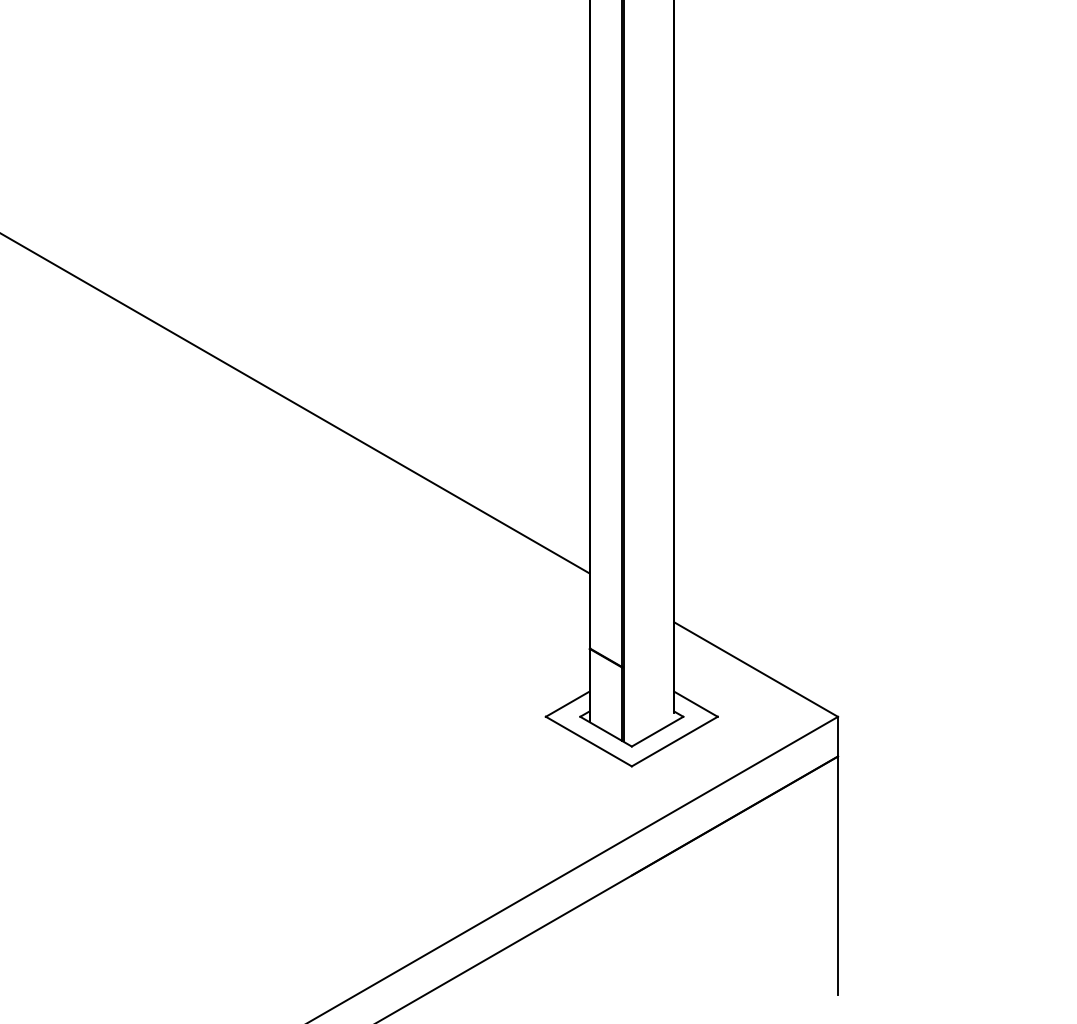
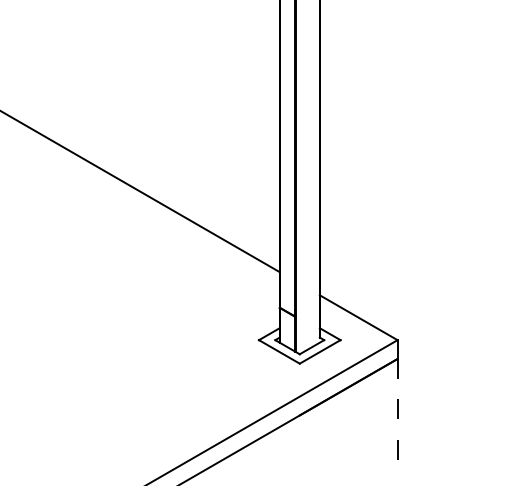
line: (837, 875) -> (397, 415), solid -> dashed

